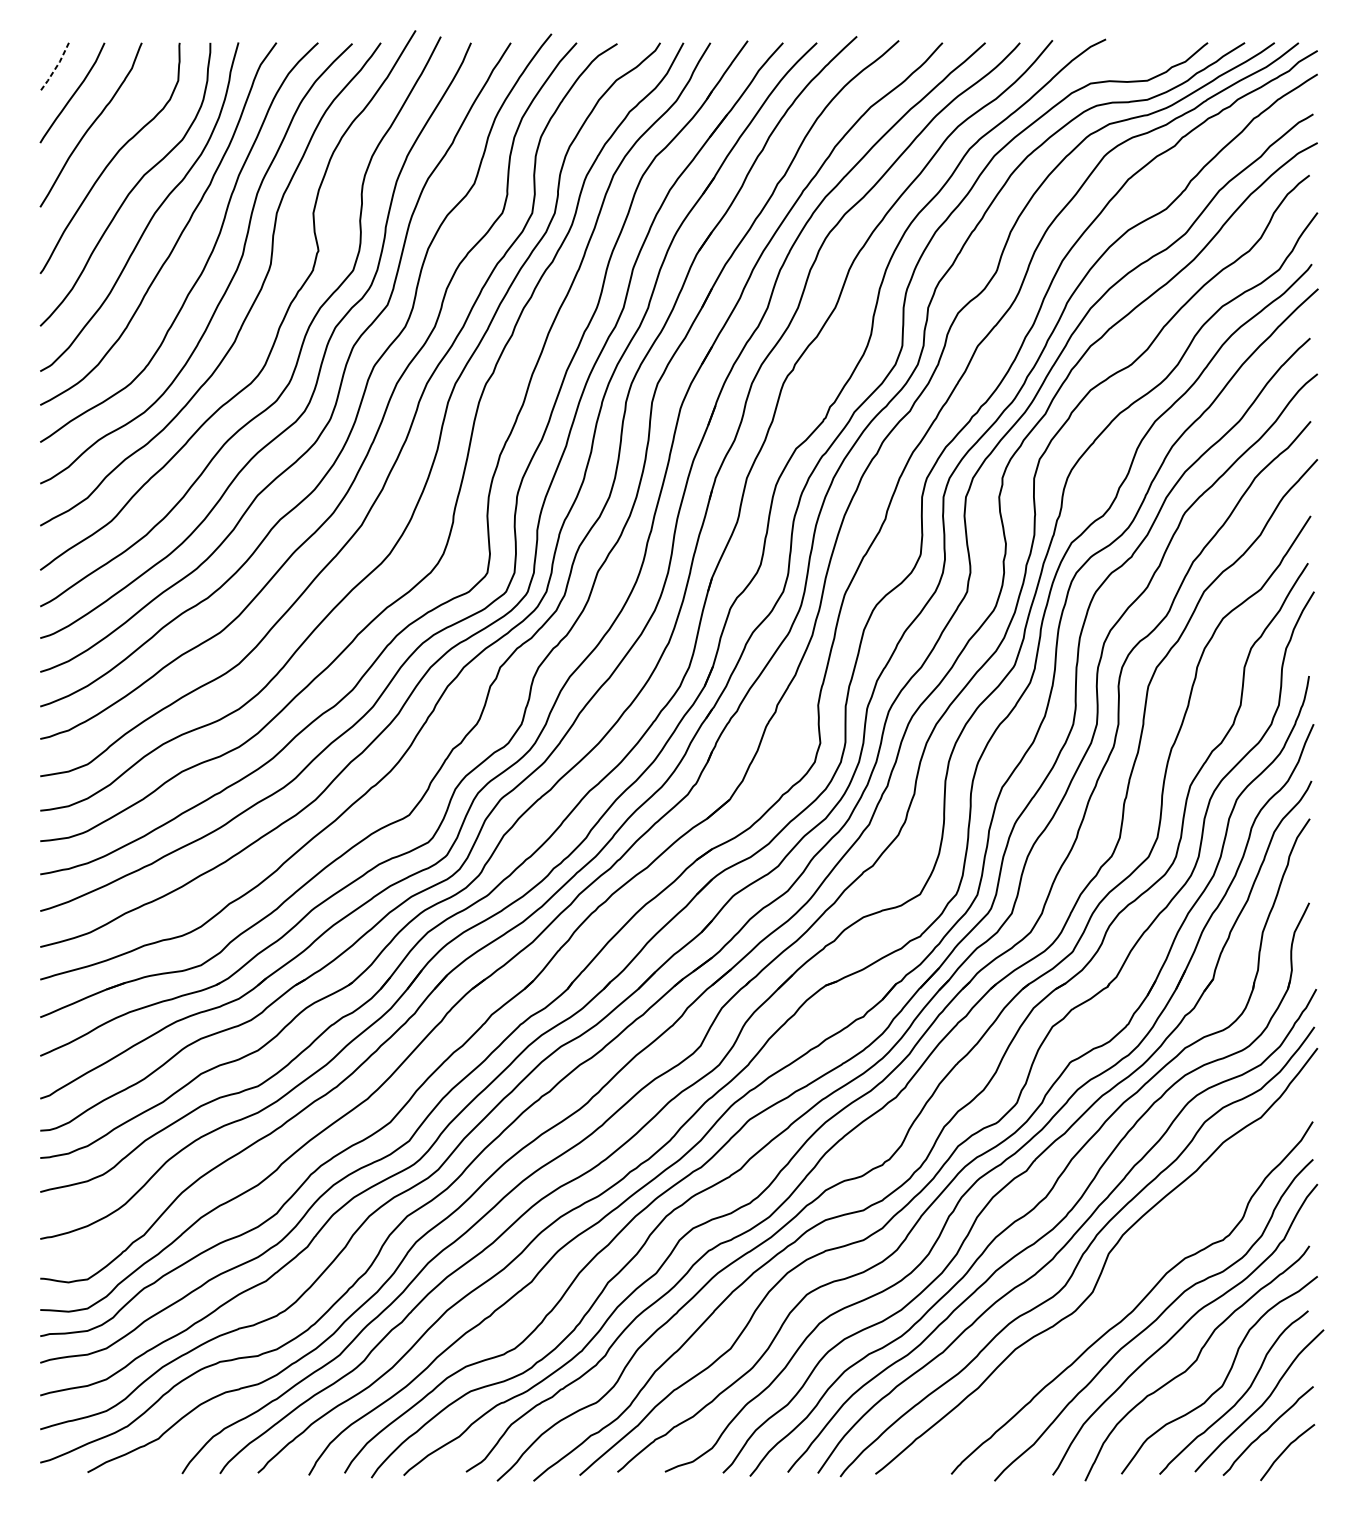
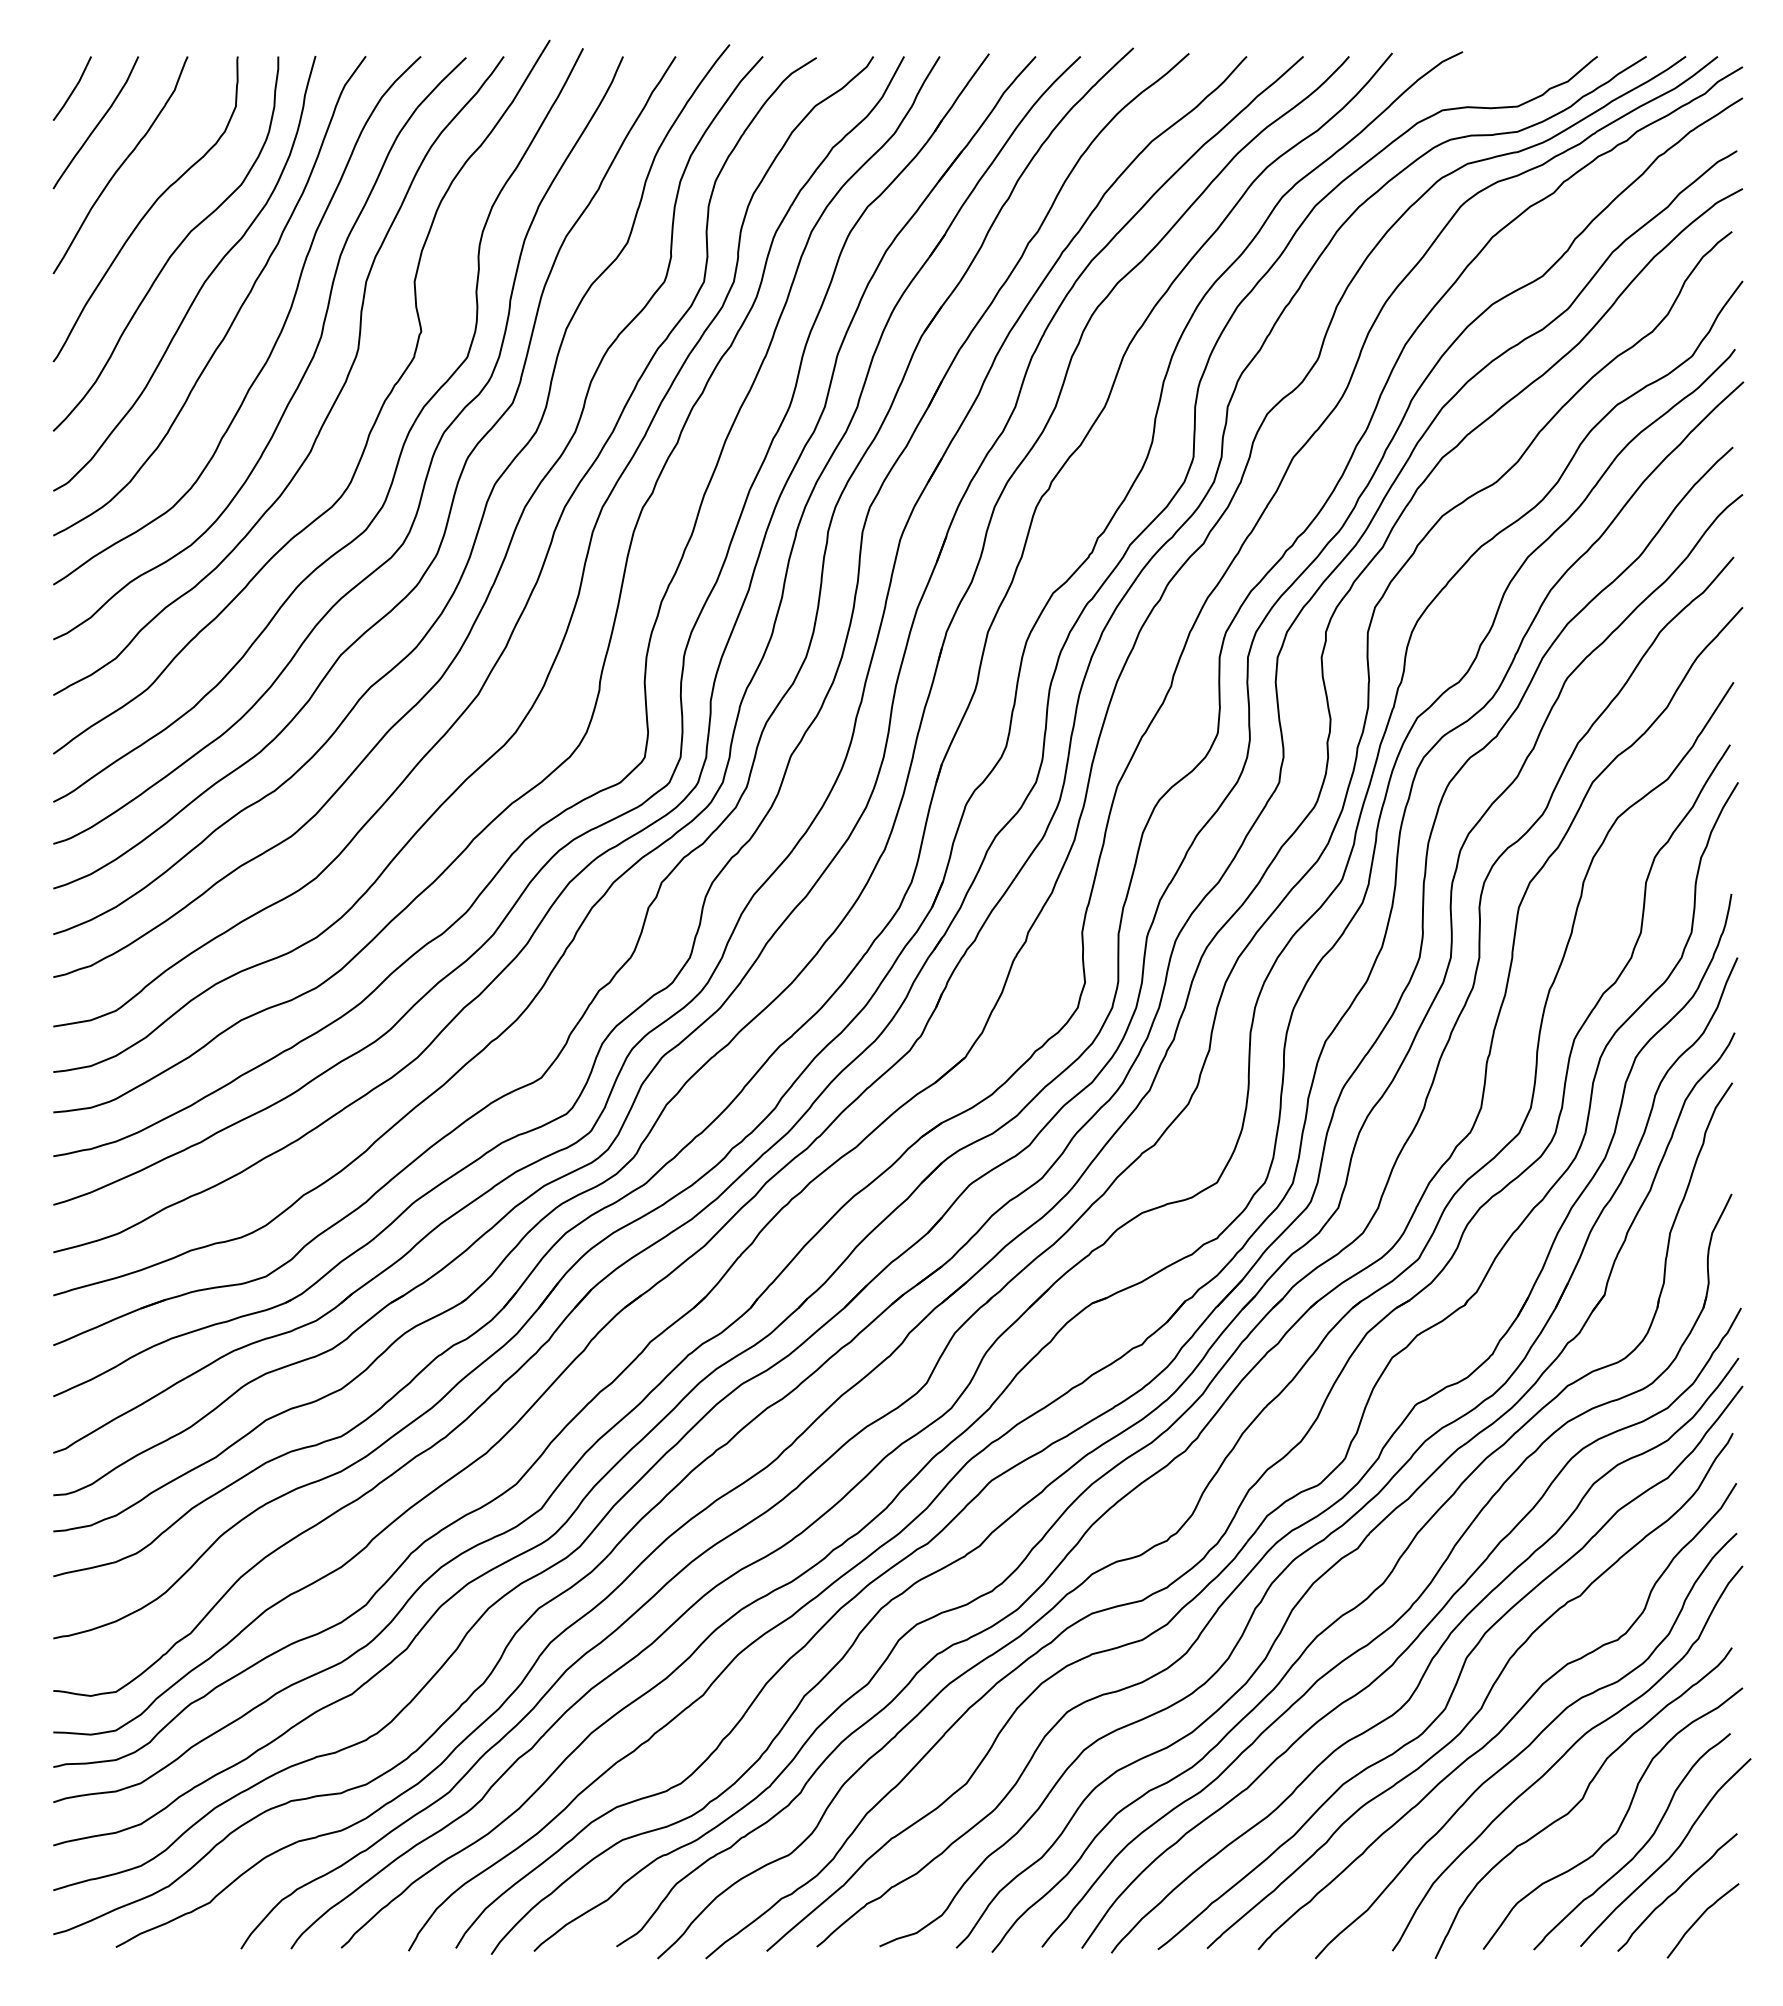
line: (55, 67) -> (73, 89), dashed -> solid
curve: (1122, 1285) -> (1484, 1699), added

